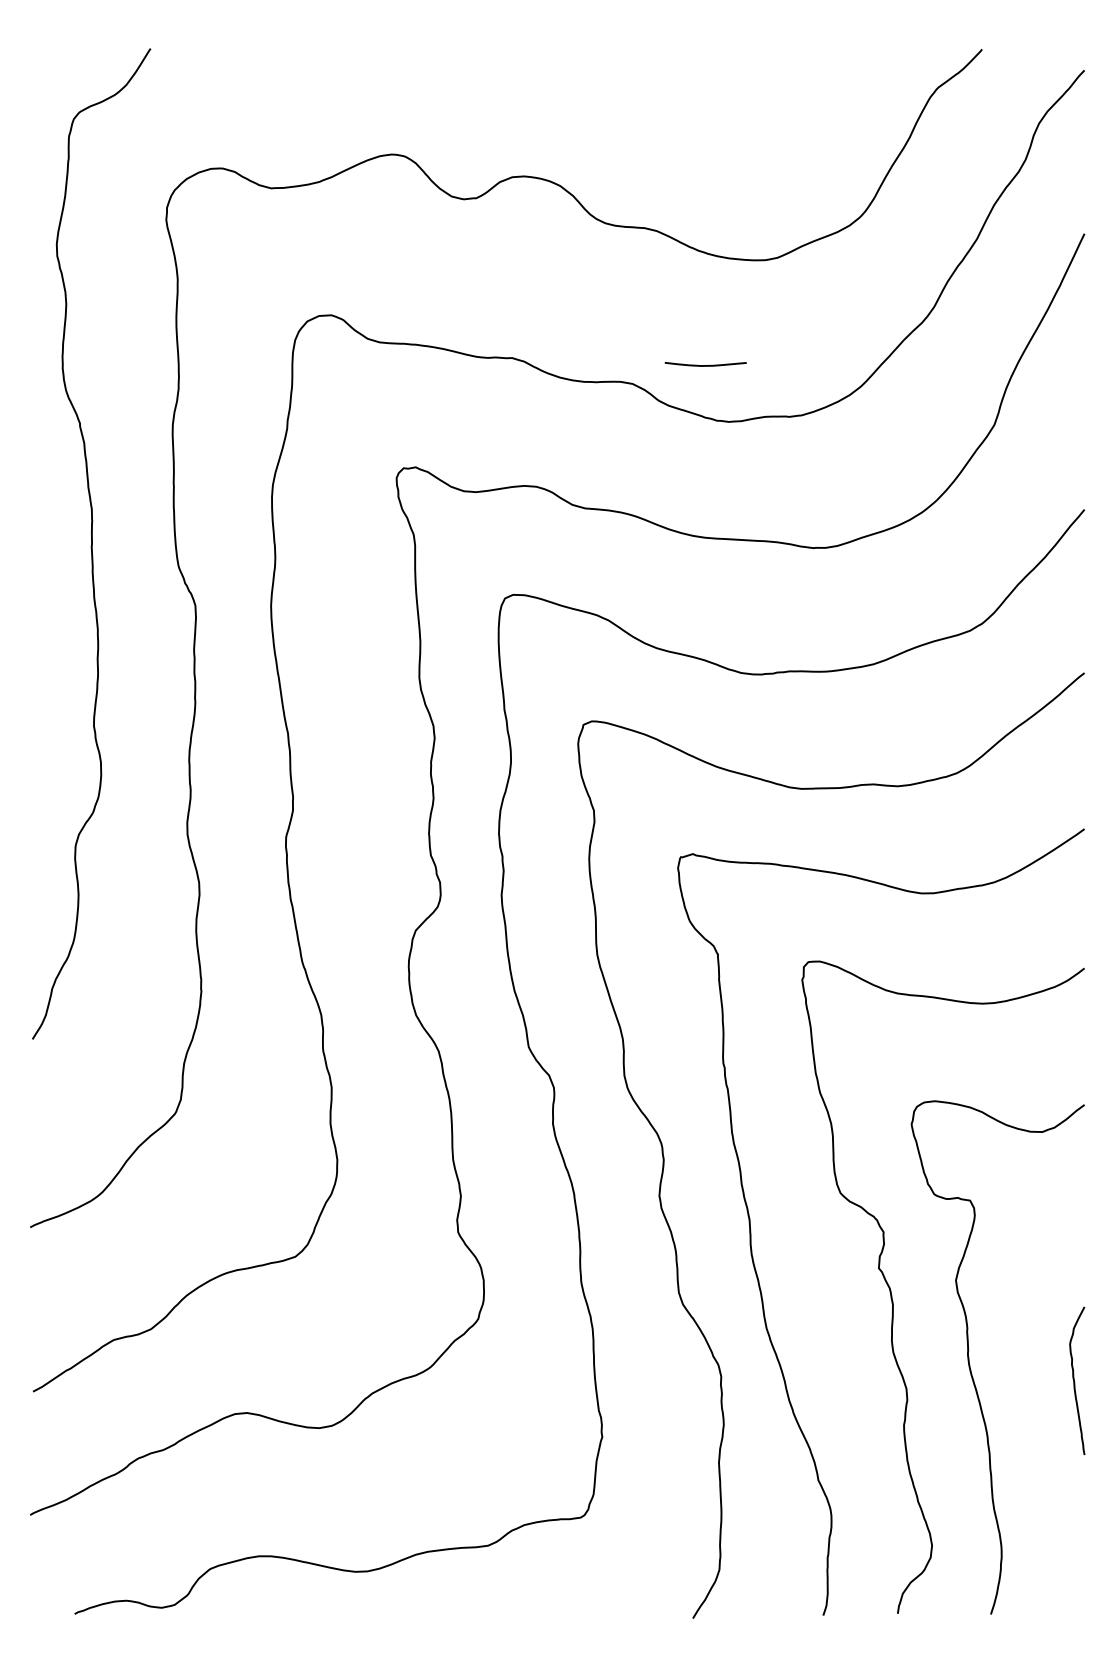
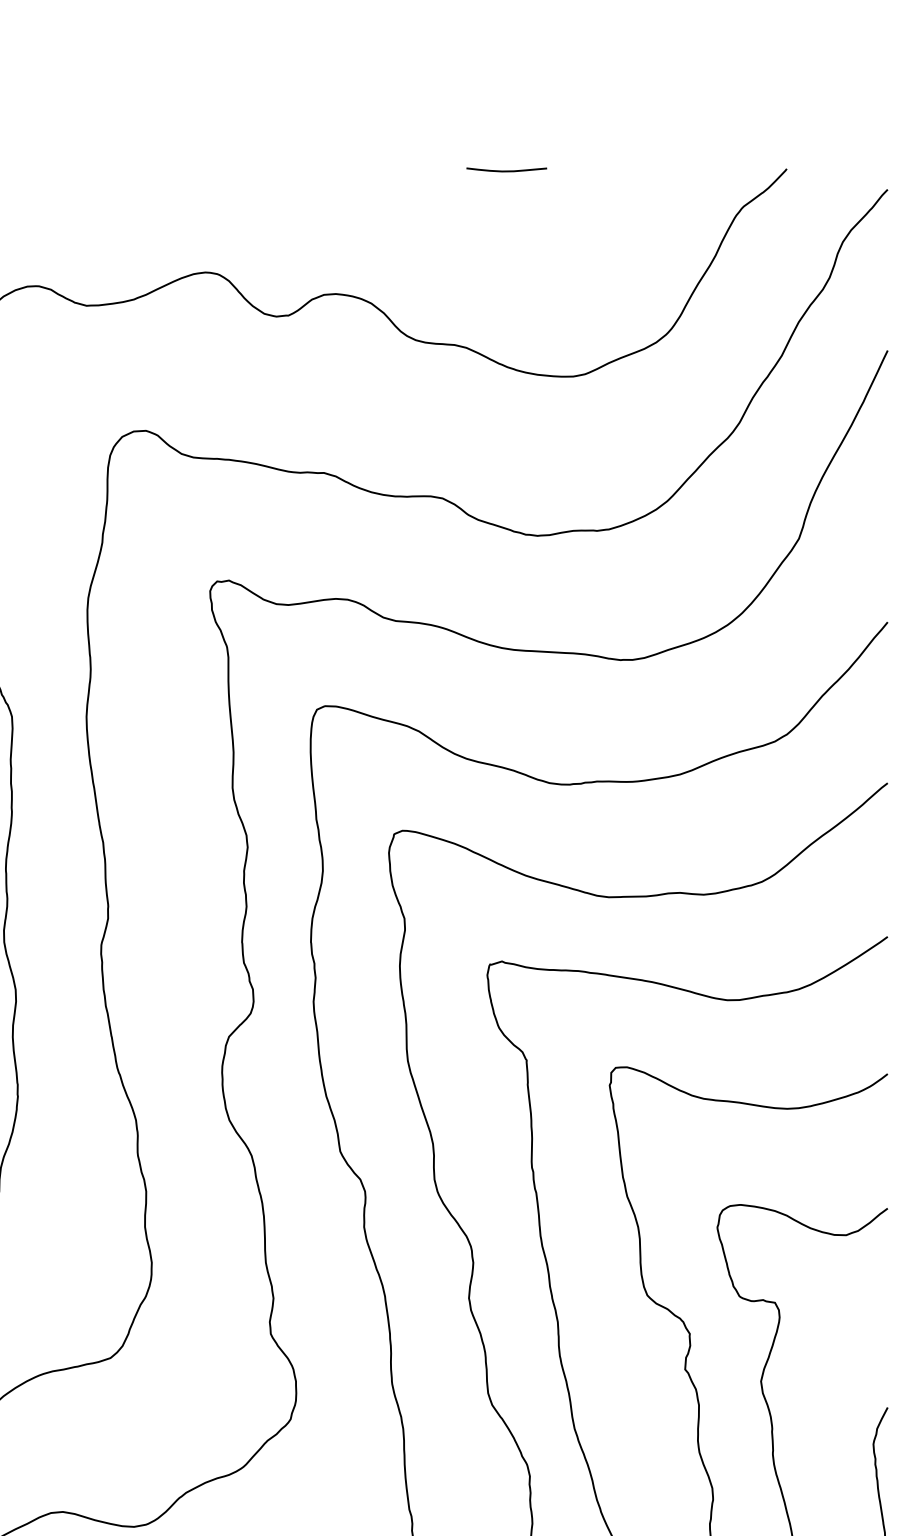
curve: (705, 365) -> (506, 171), moved

